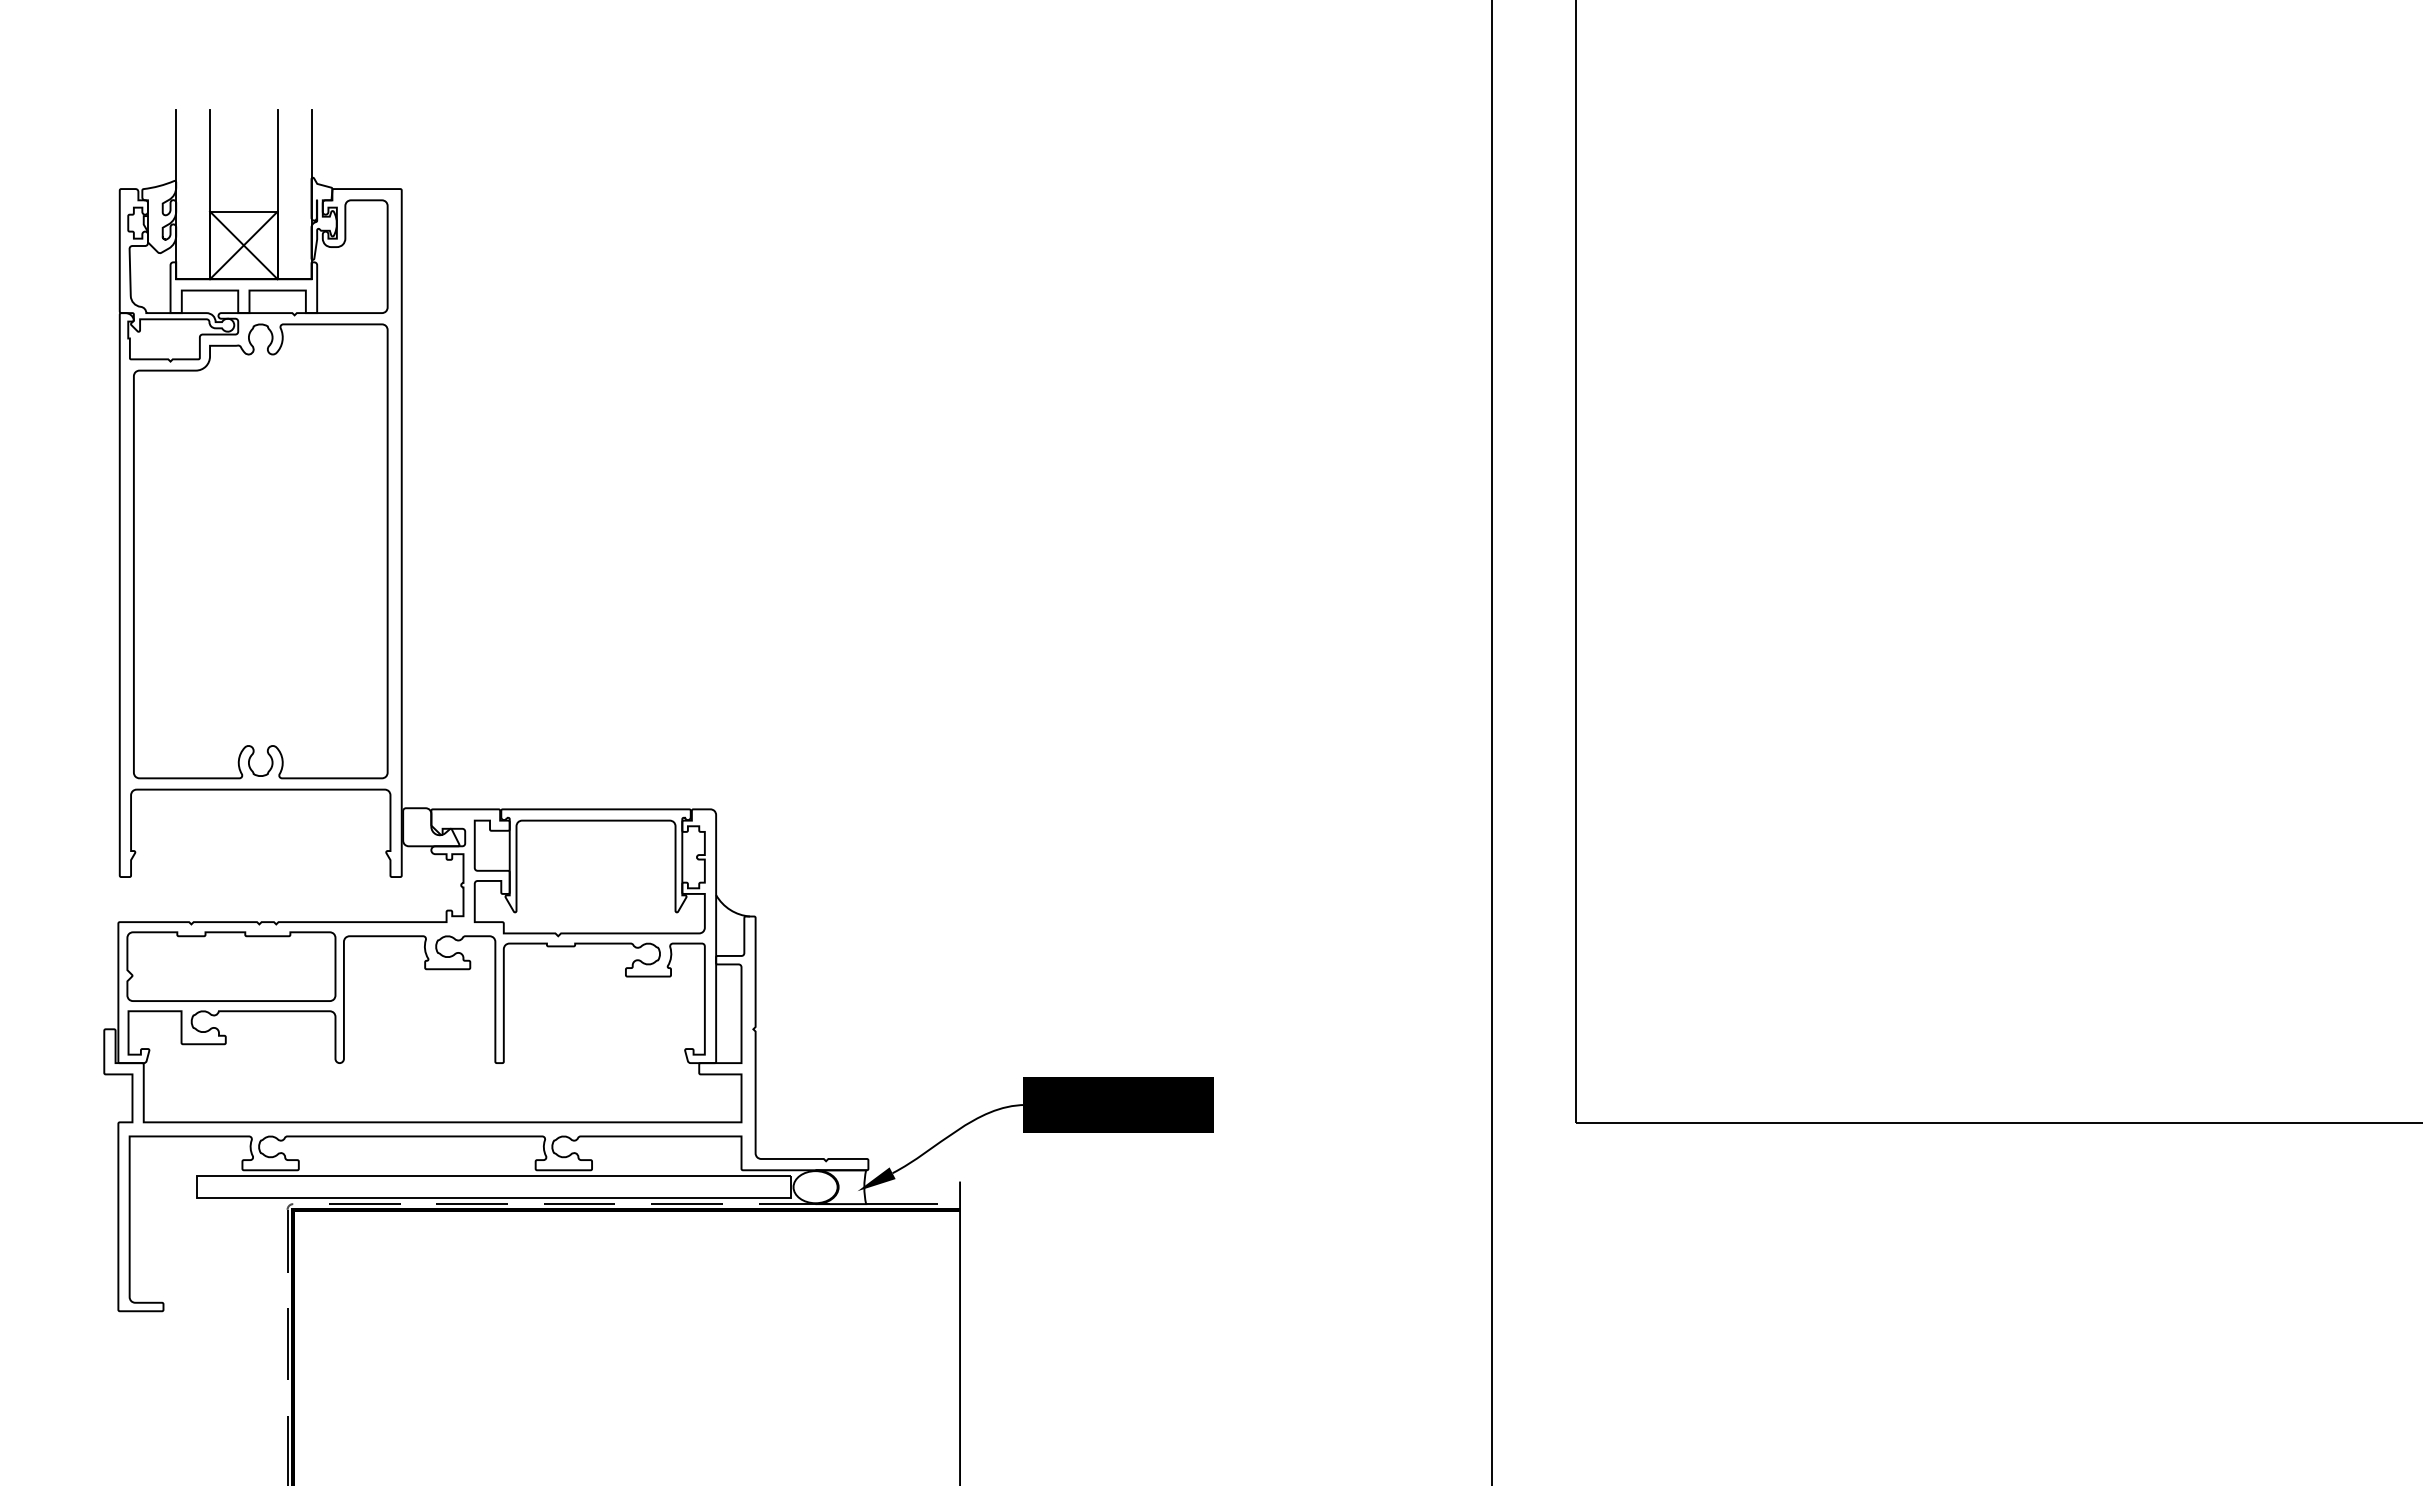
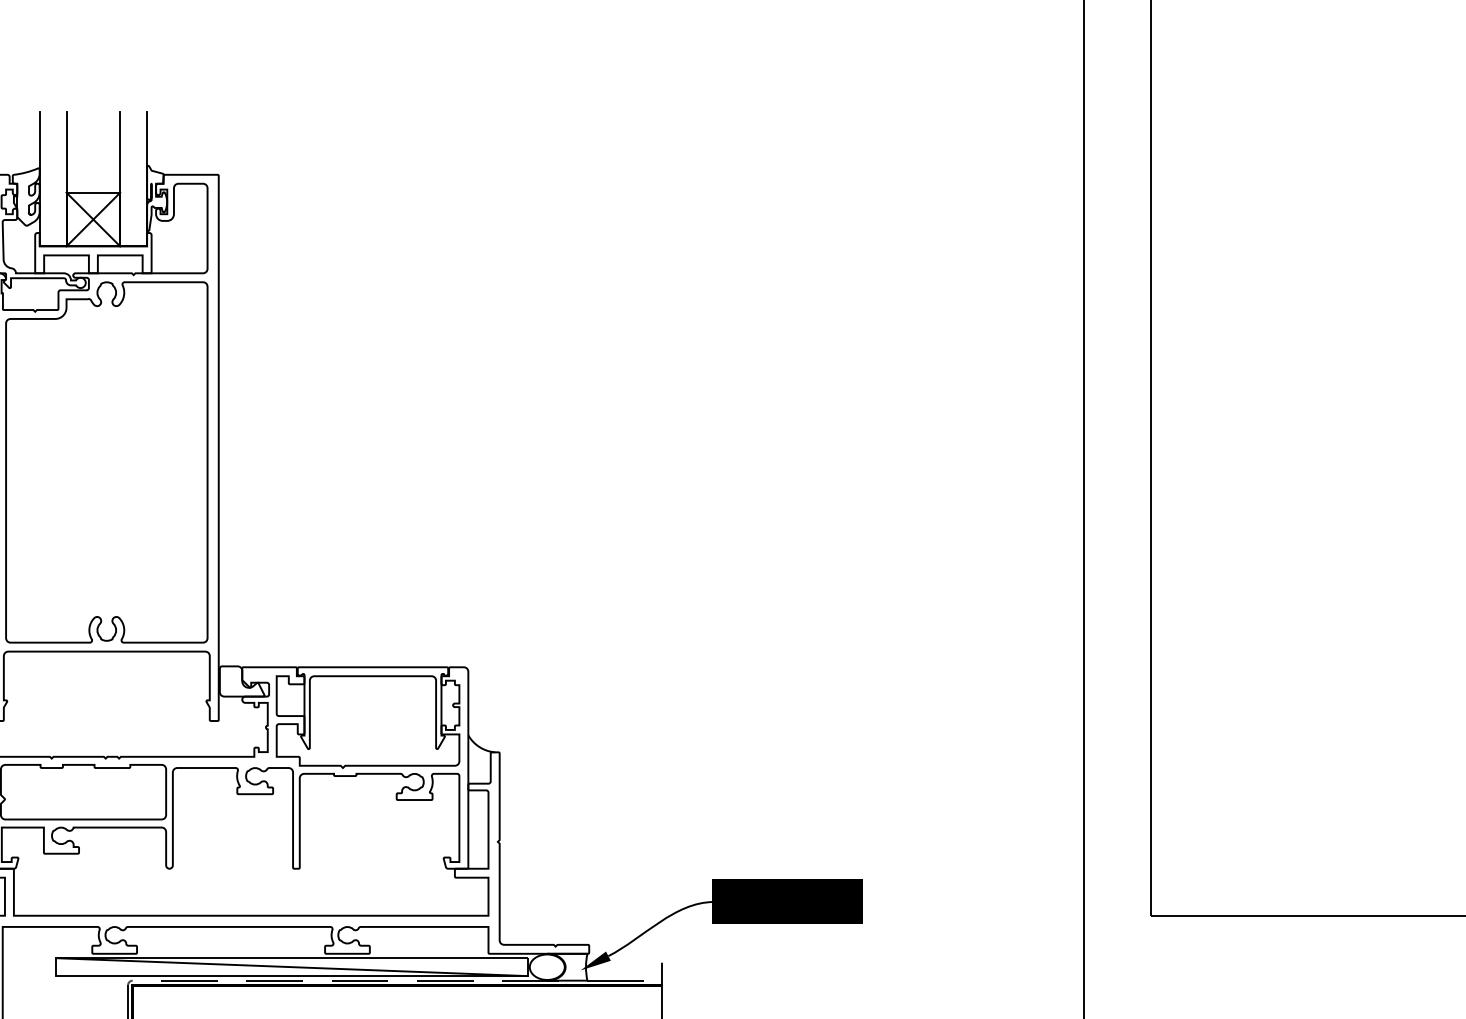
line: (493, 1186) -> (291, 966), added

